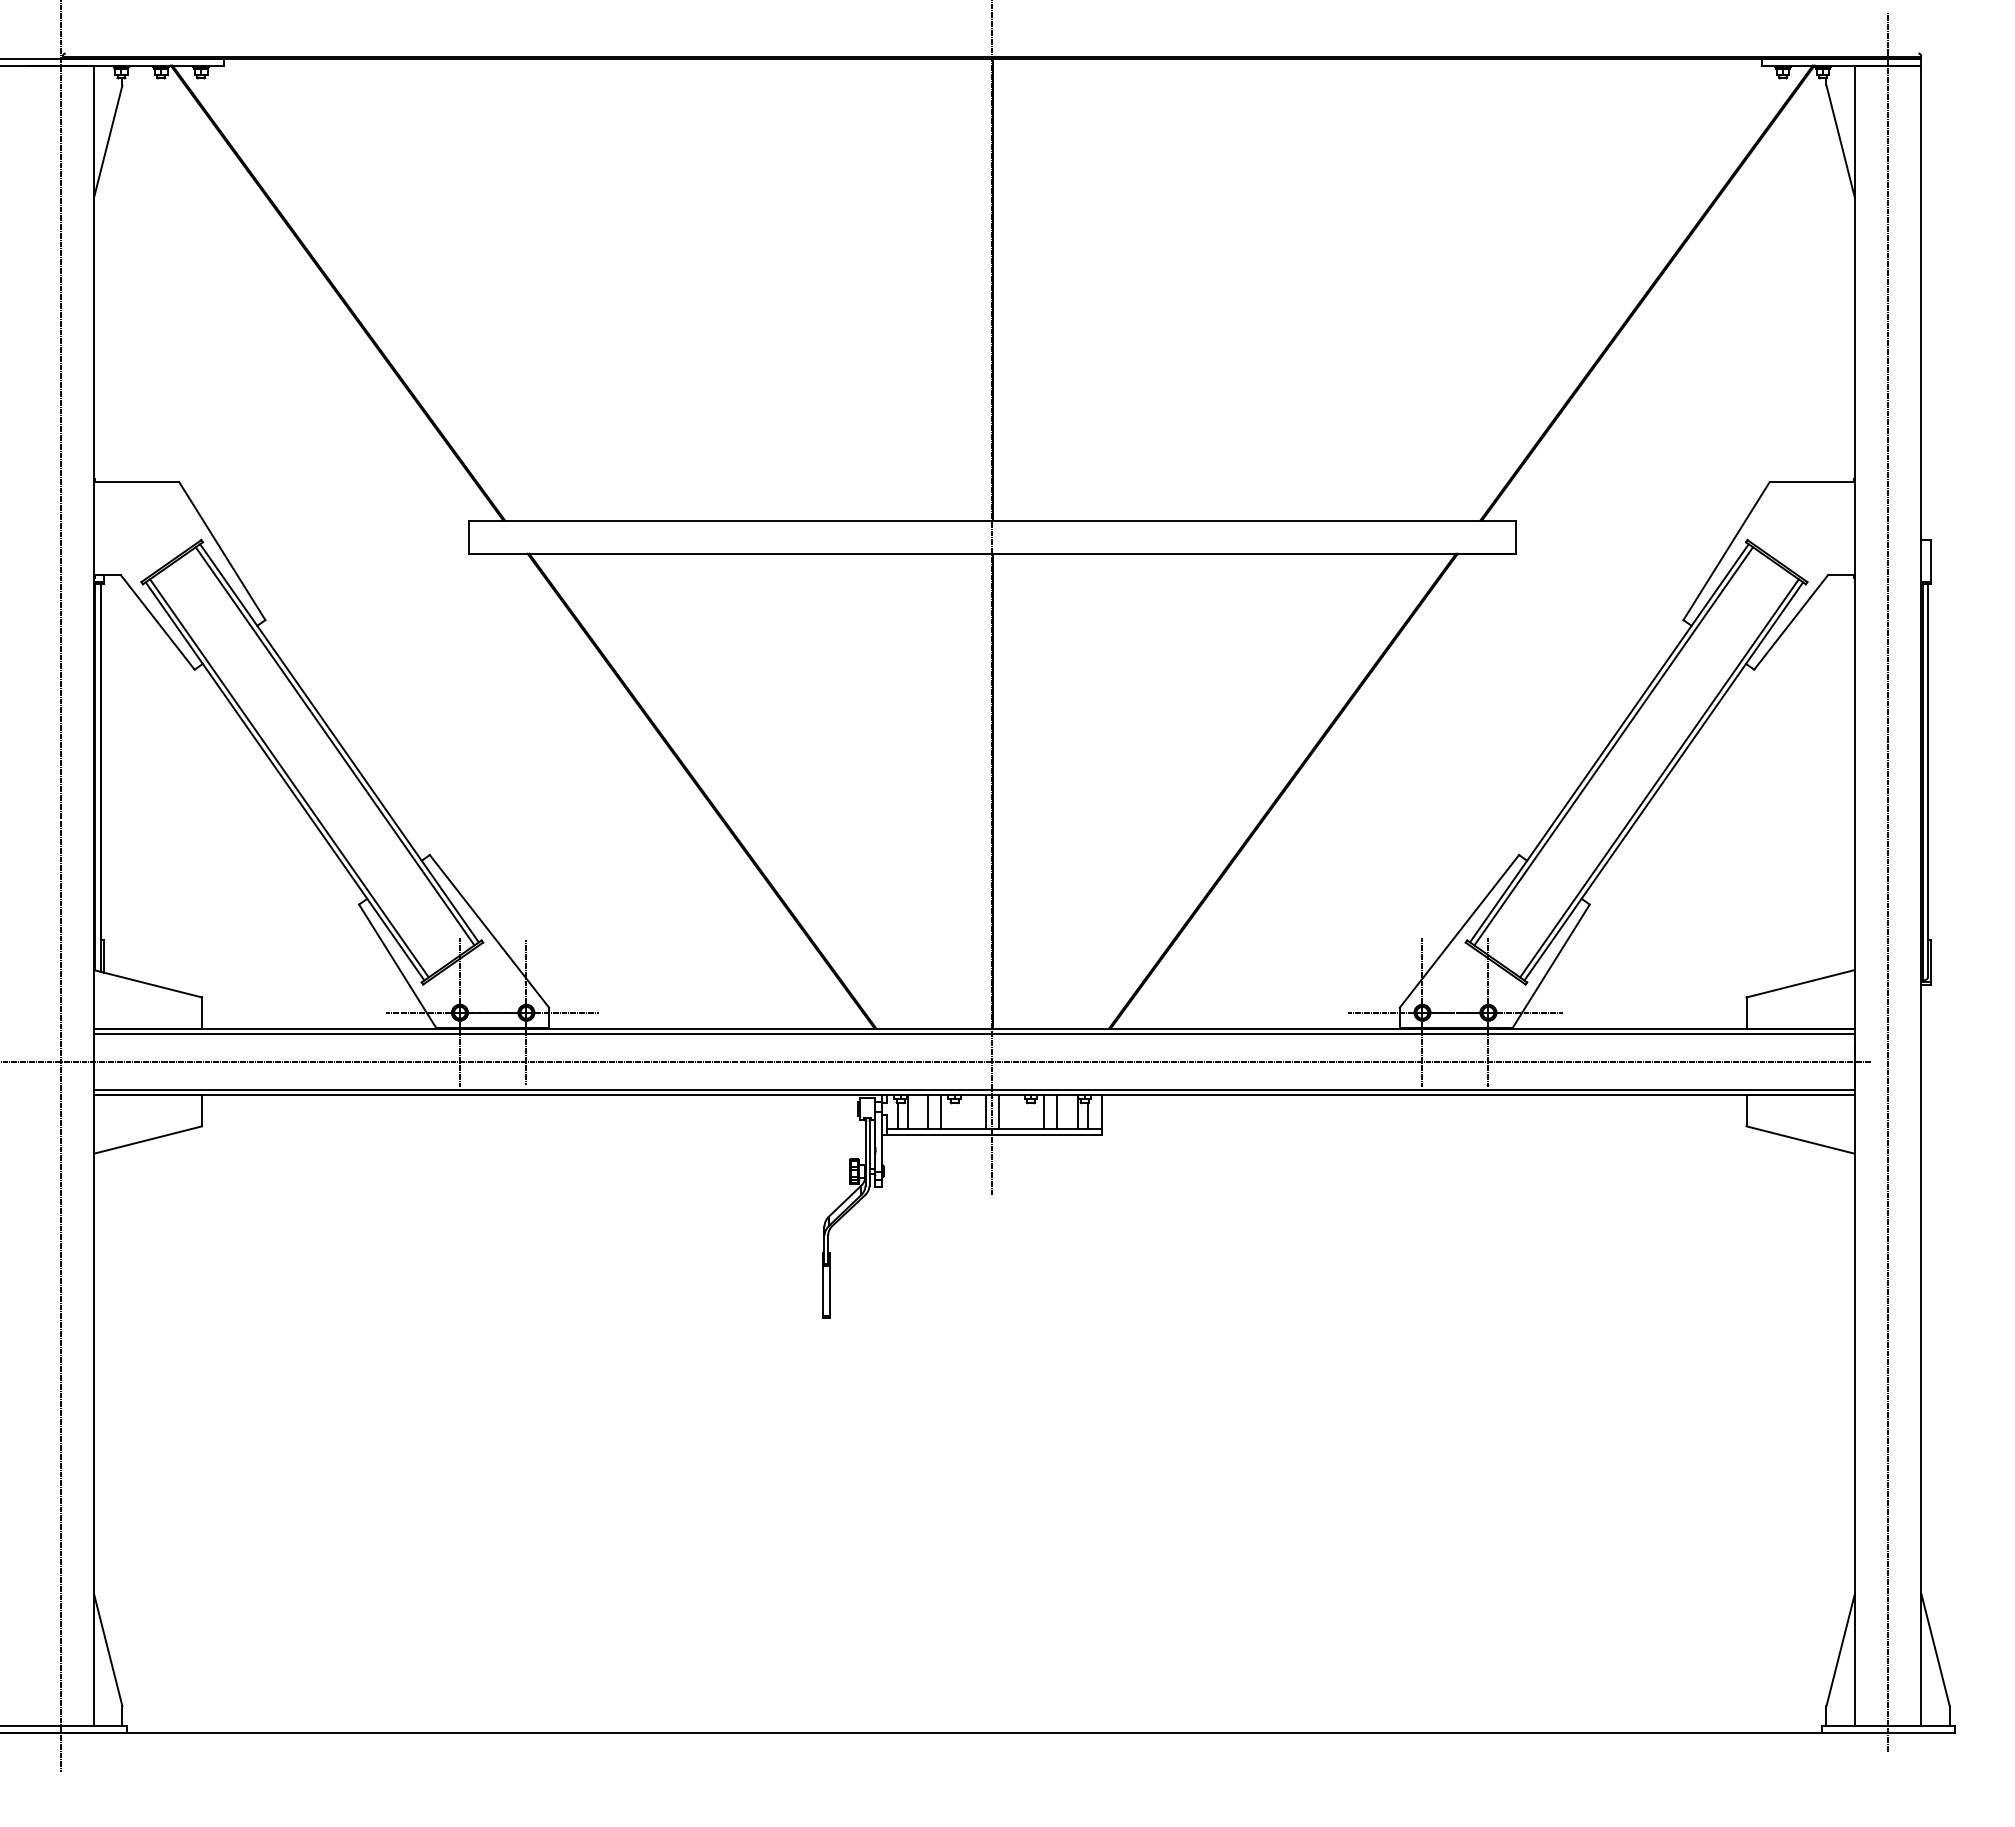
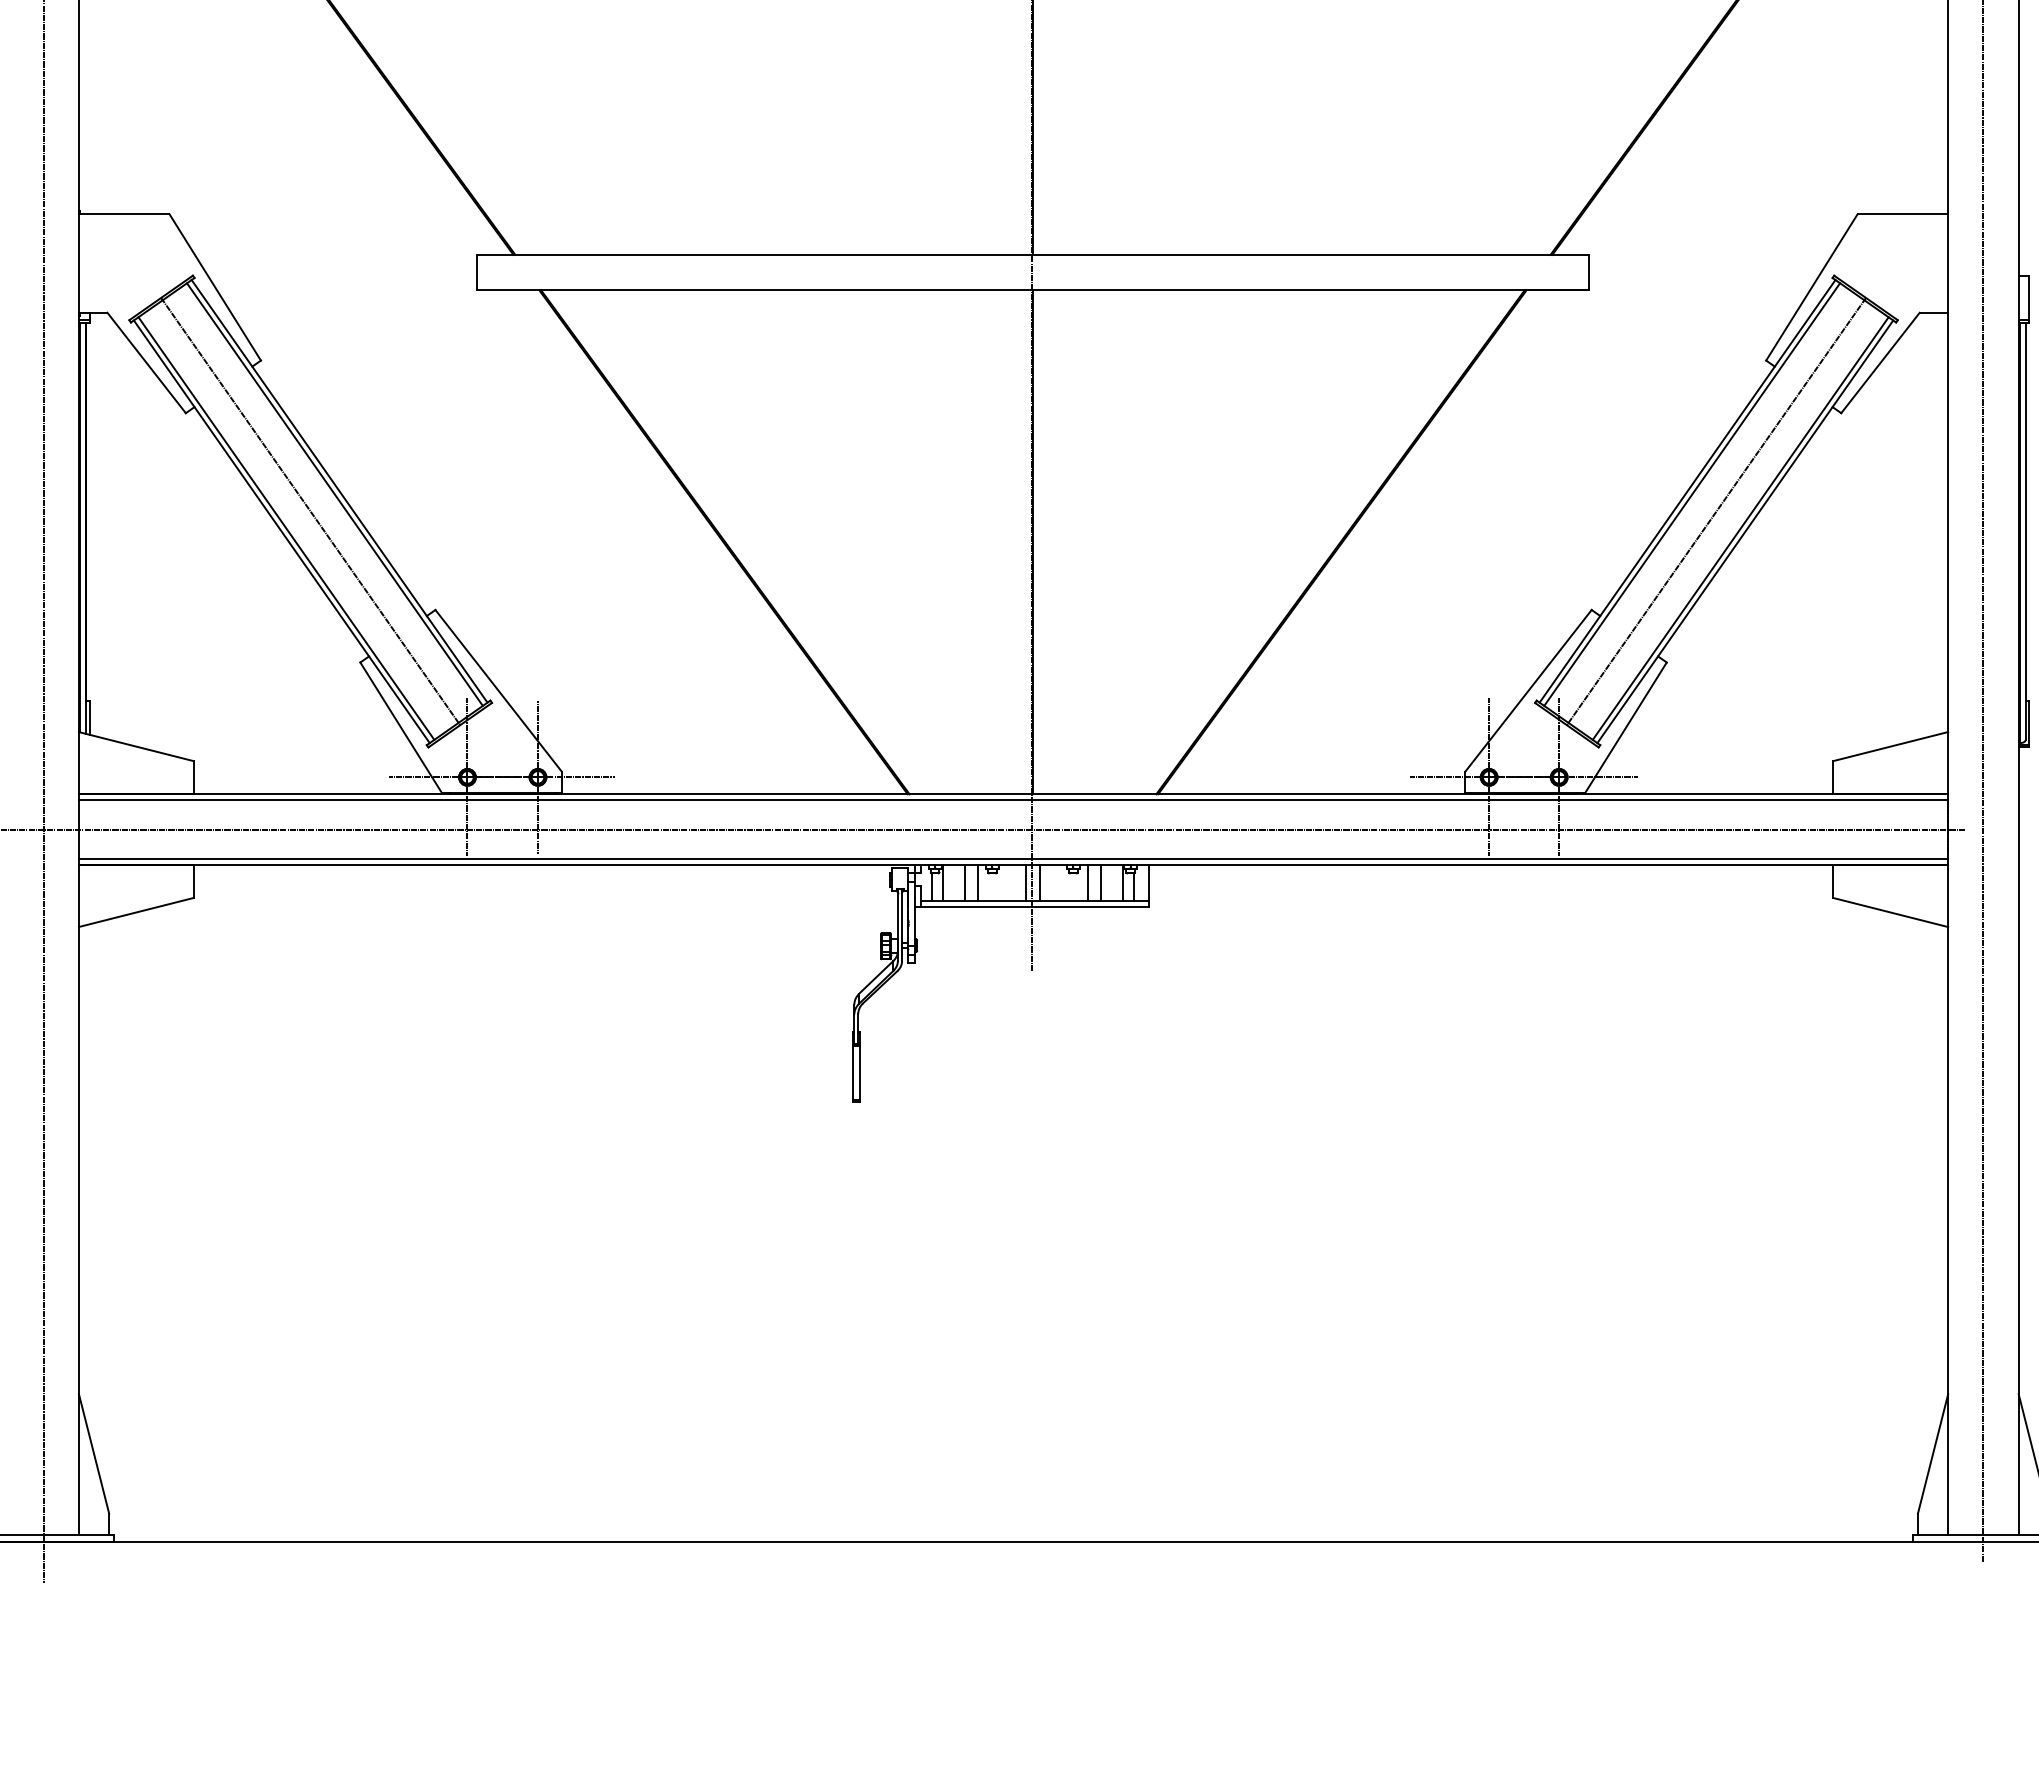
line: (312, 762) -> (310, 511), added
line: (1636, 762) -> (1716, 511), added

